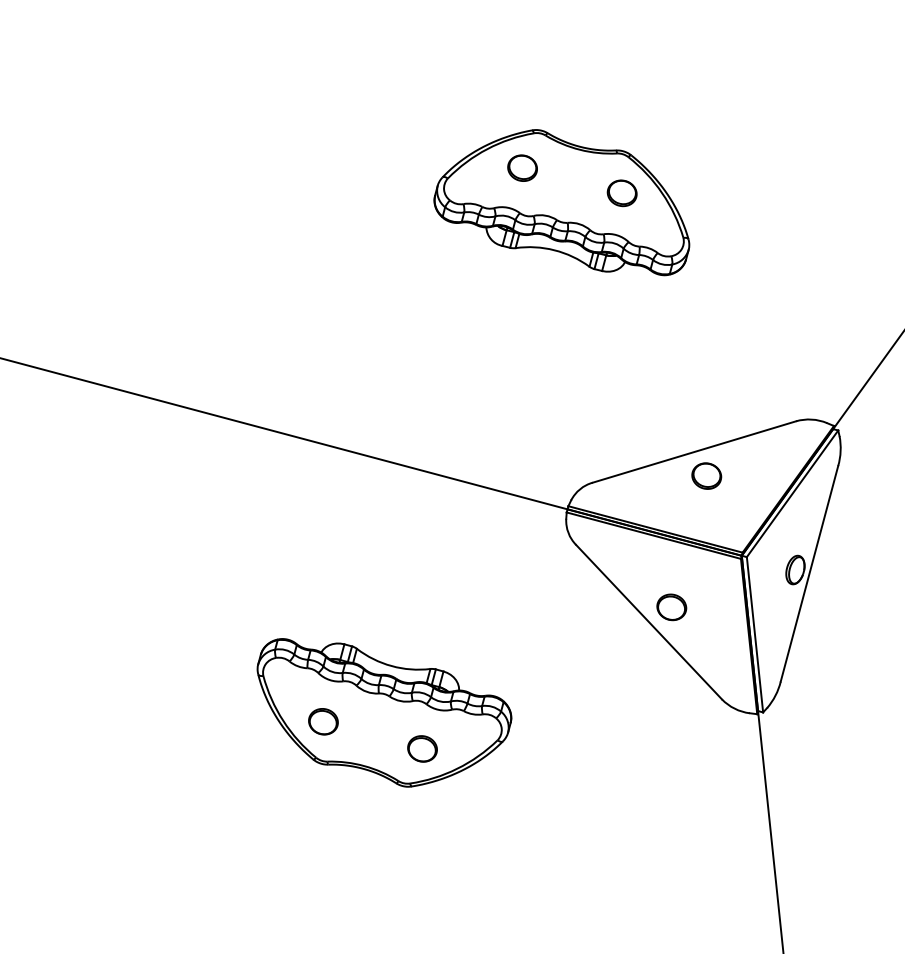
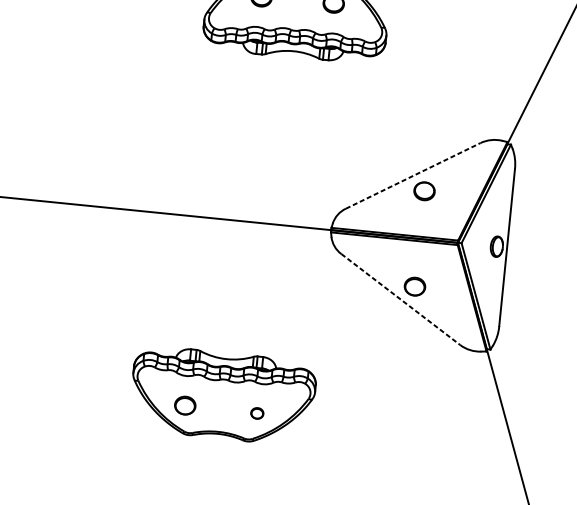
line: (694, 451) -> (413, 175), solid -> dashed
line: (649, 622) -> (401, 299), solid -> dashed
part: (422, 748) -> (257, 413), size x0.6

